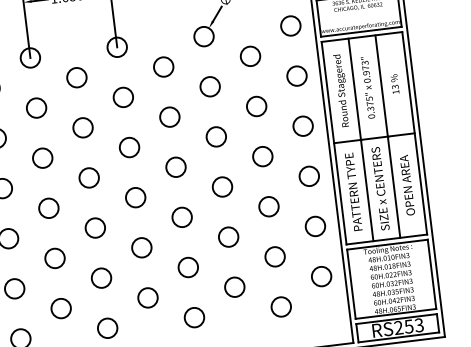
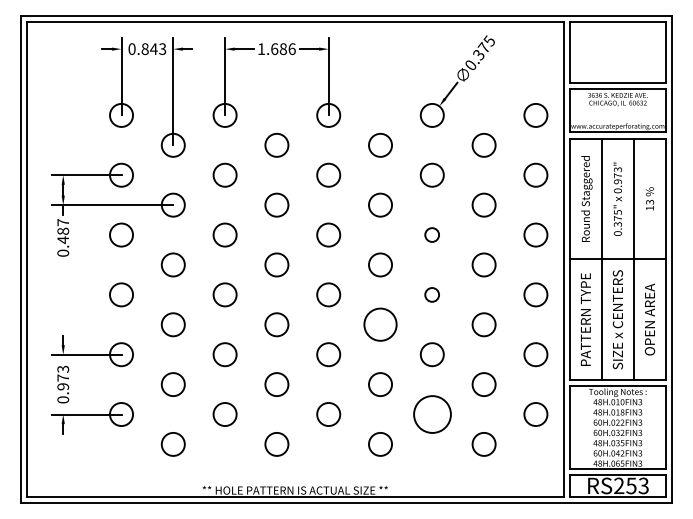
circle: (215, 136) -> (431, 234), size x0.6
circle: (221, 186) -> (431, 294), size x0.6
circle: (182, 217) -> (380, 324), size x1.4
circle: (234, 287) -> (431, 414), size x1.6

